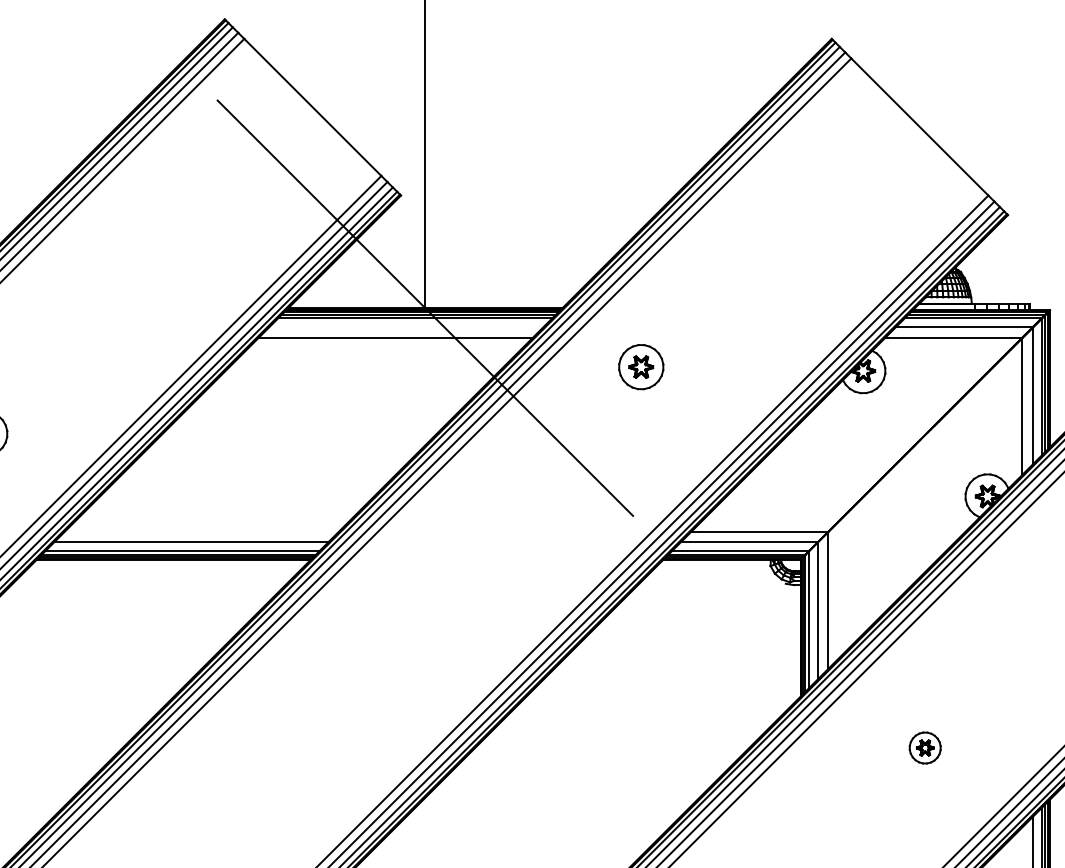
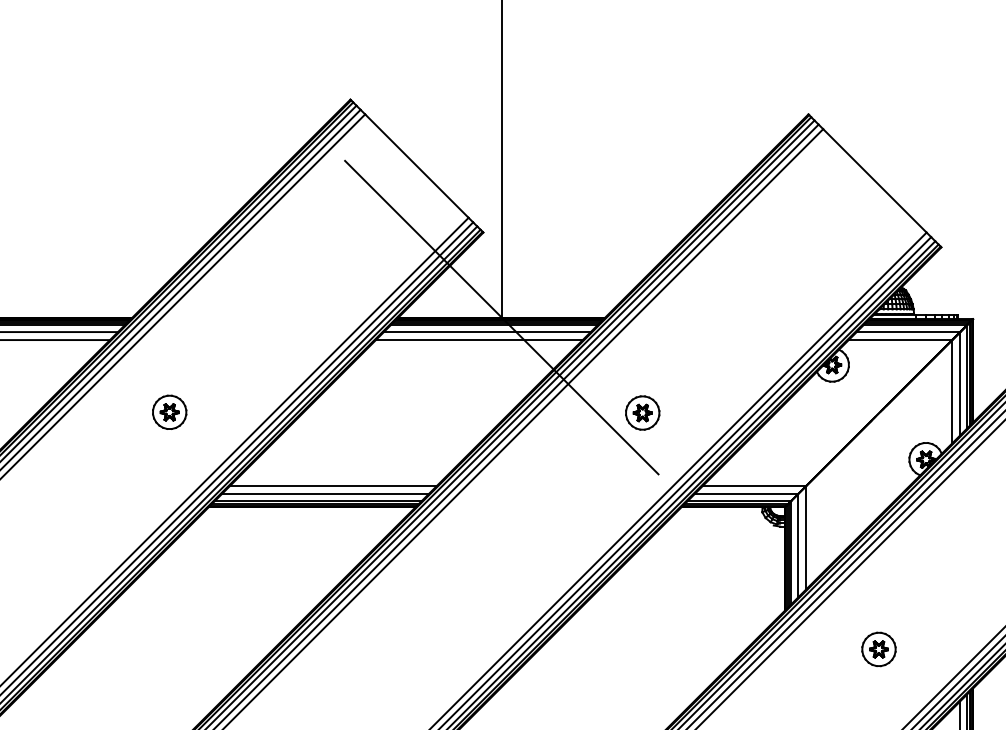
line: (405, 327) -> (486, 332), added
part: (640, 366) -> (642, 412), moved
line: (200, 532) -> (332, 486), added
part: (924, 748) -> (878, 649), size x1.43

